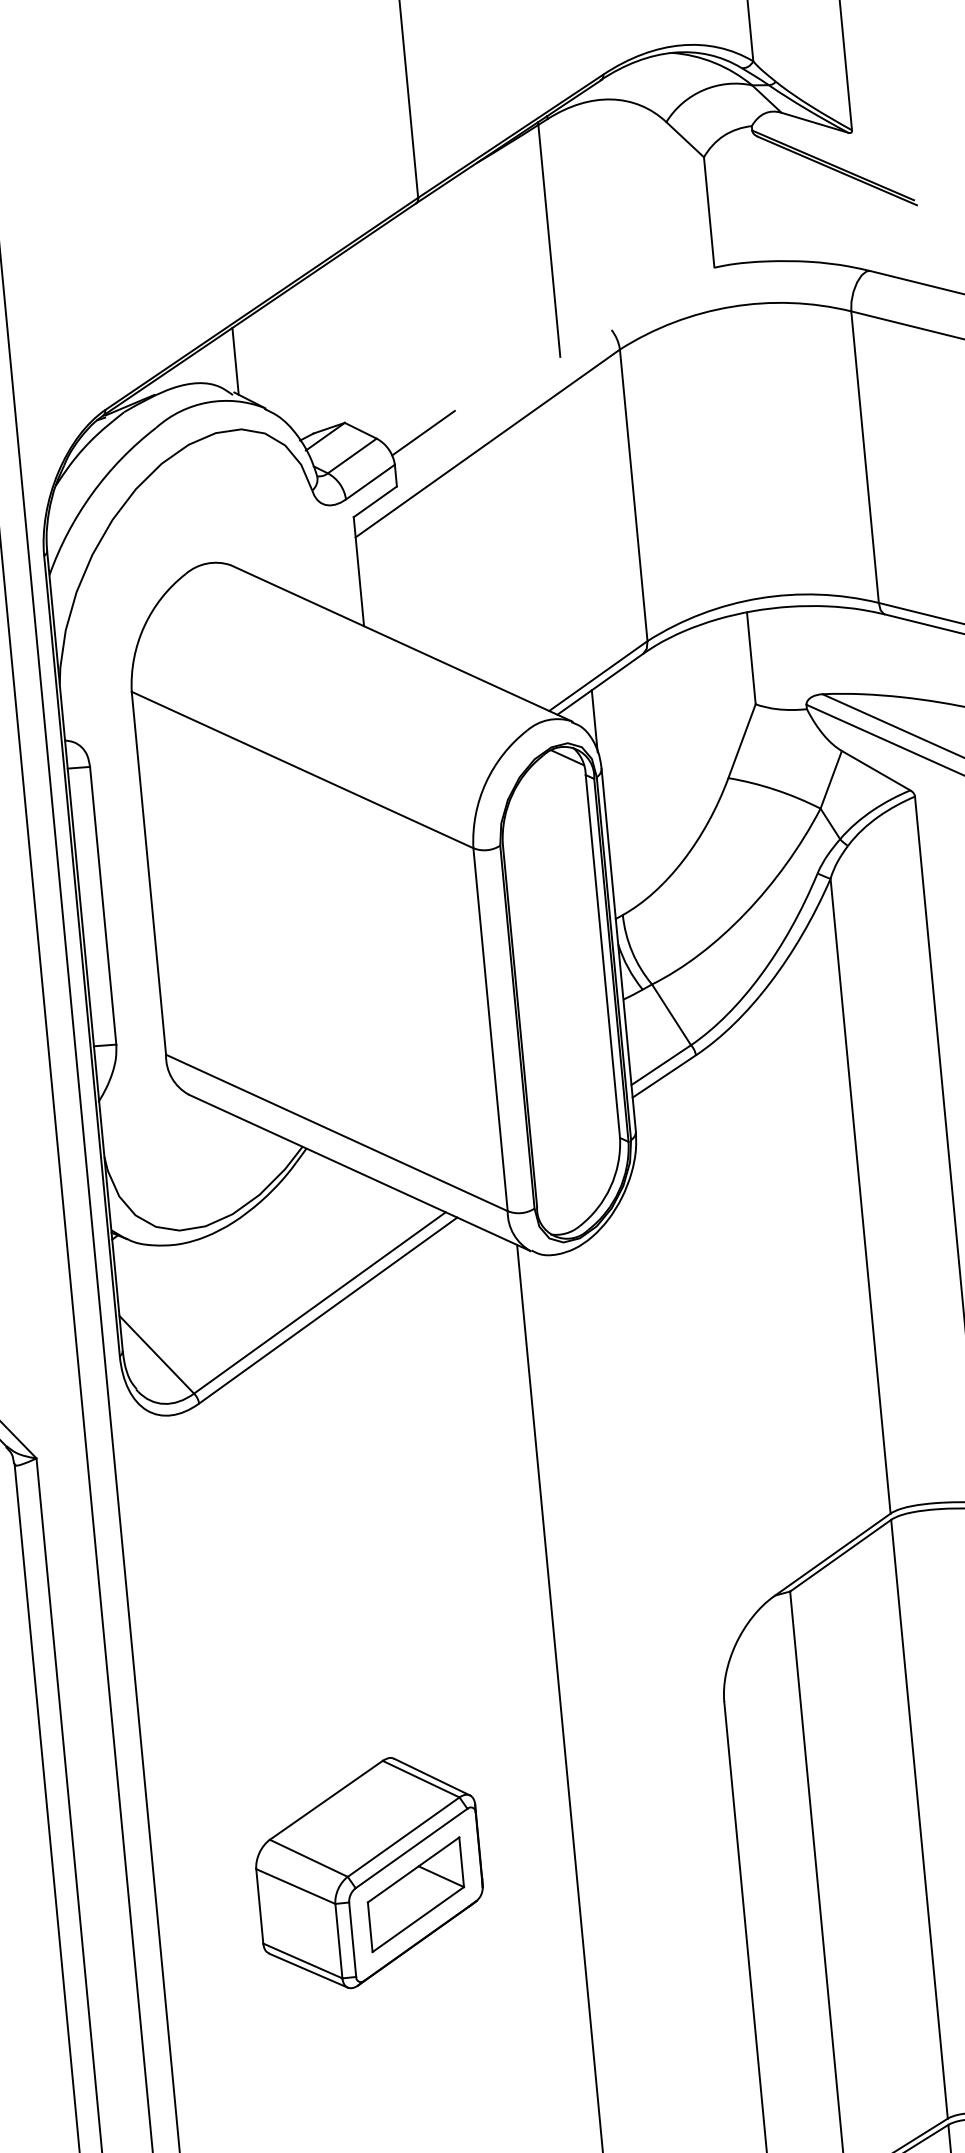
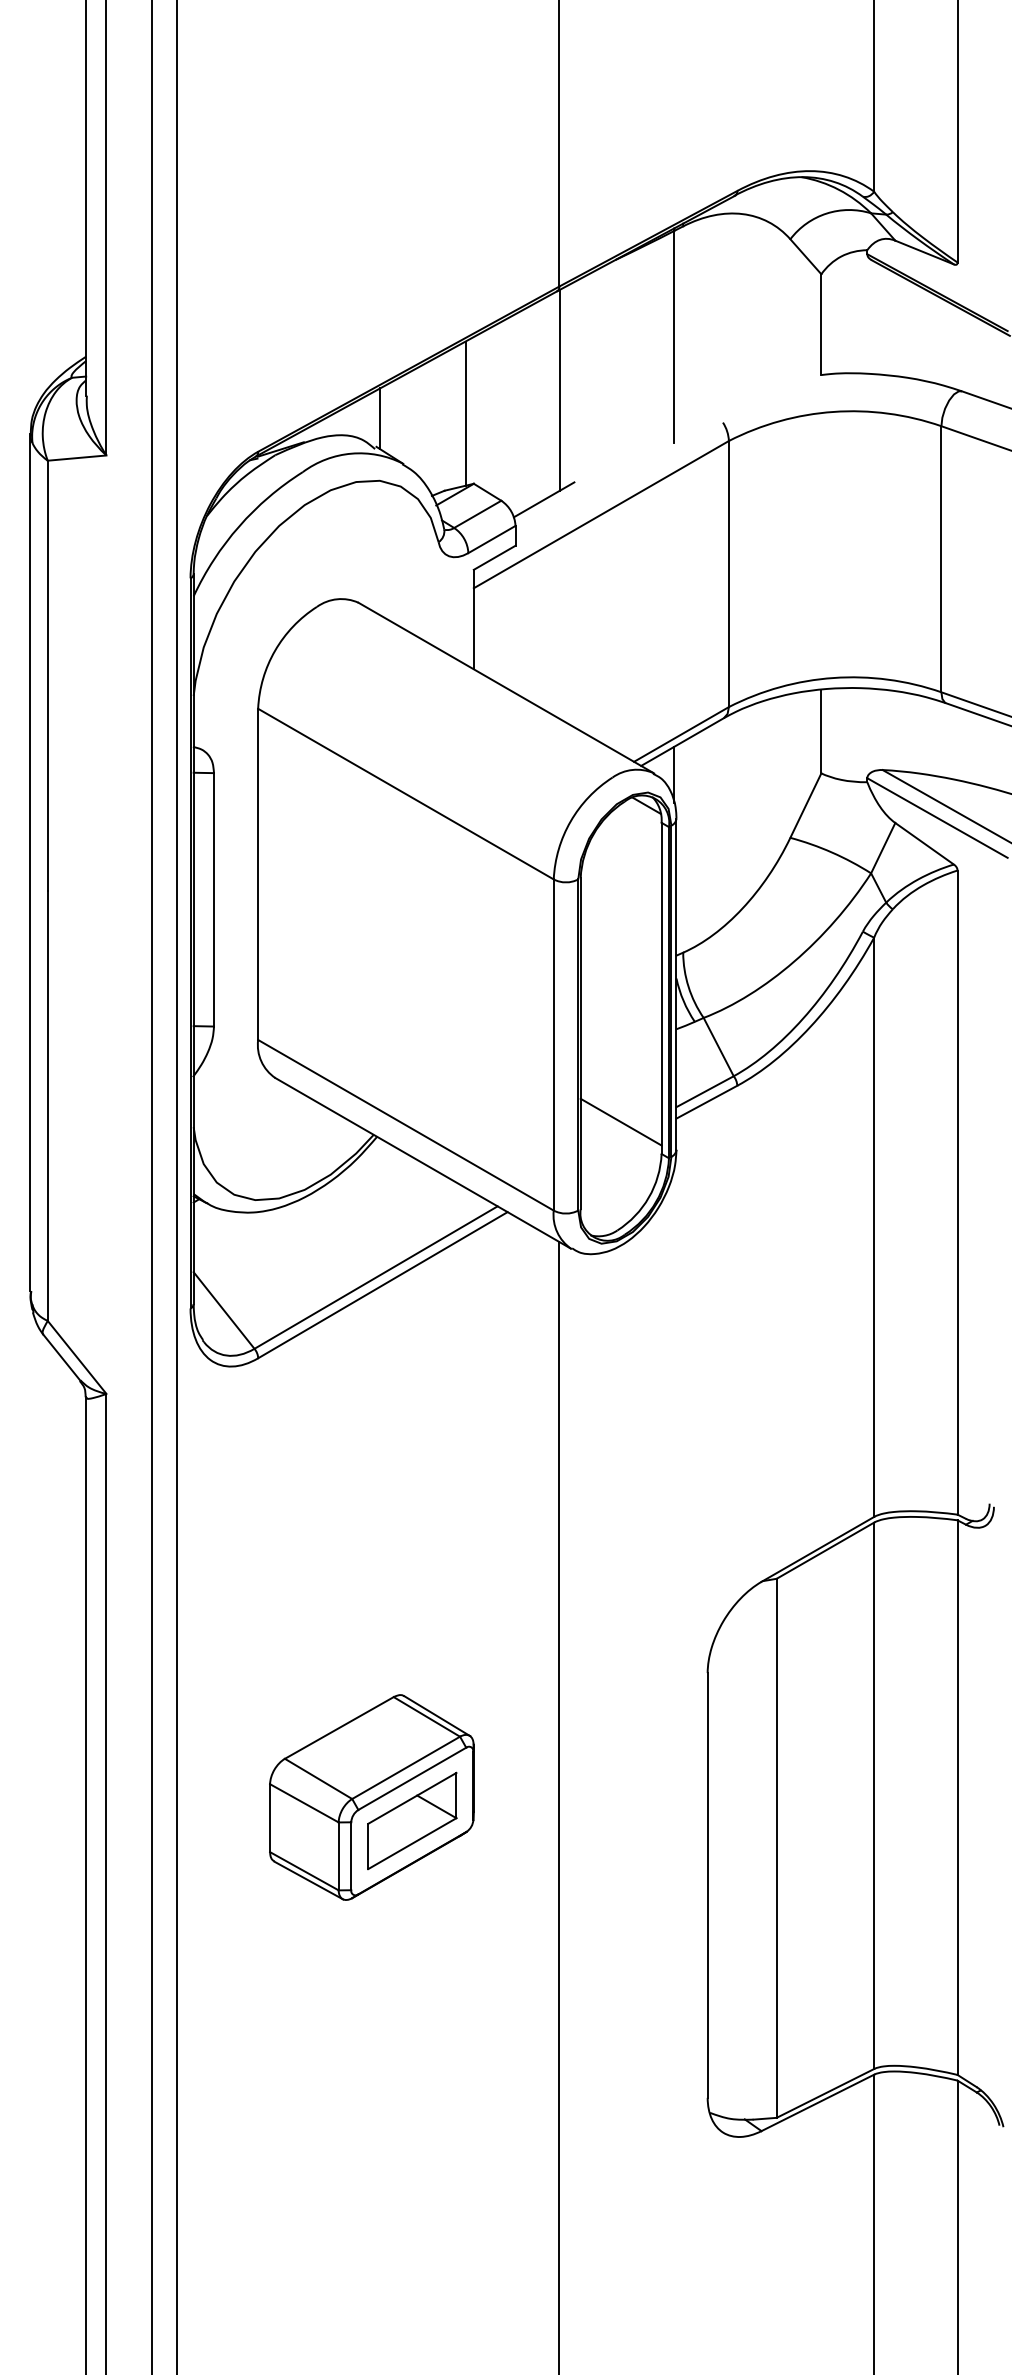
line: (430, 310) -> (560, 389), added
line: (328, 346) -> (465, 413), added
line: (571, 1106) -> (620, 1121), added

